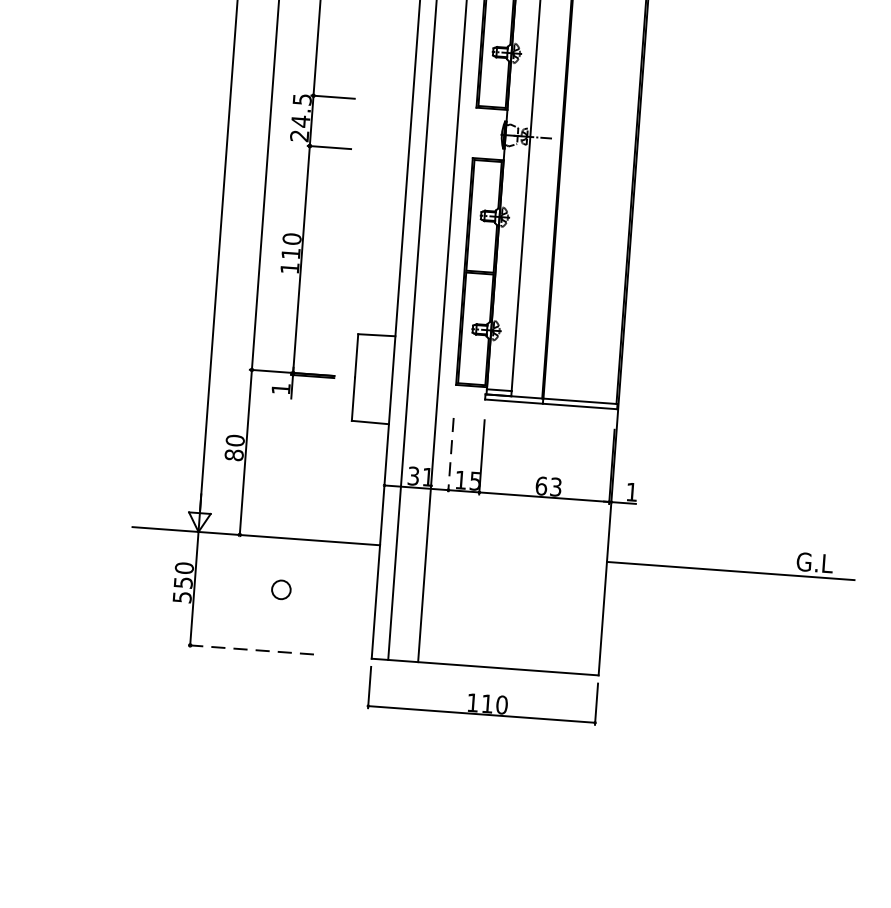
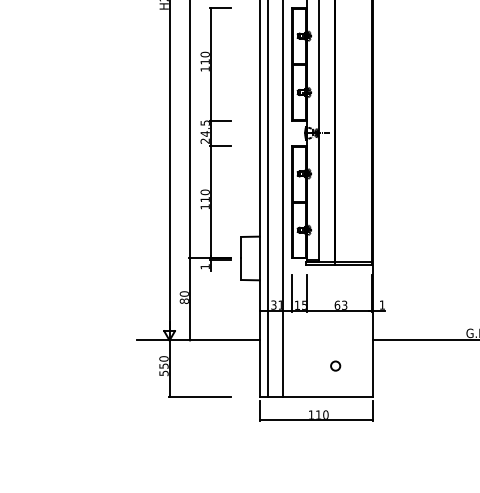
line: (450, 455) -> (291, 293), dashed -> solid
circle: (281, 588) -> (335, 365), moved
line: (250, 649) -> (199, 396), dashed -> solid

